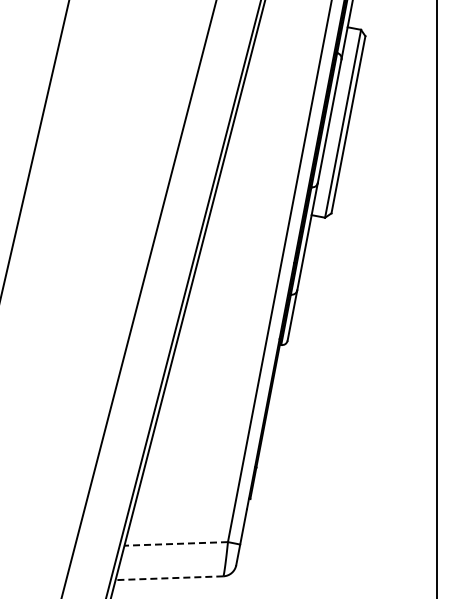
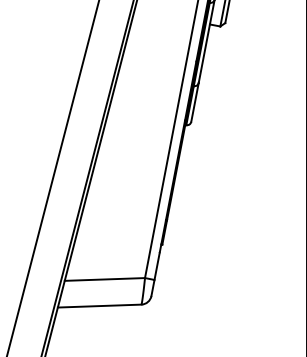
line: (176, 543) -> (105, 279), dashed -> solid
line: (169, 578) -> (99, 306), dashed -> solid

